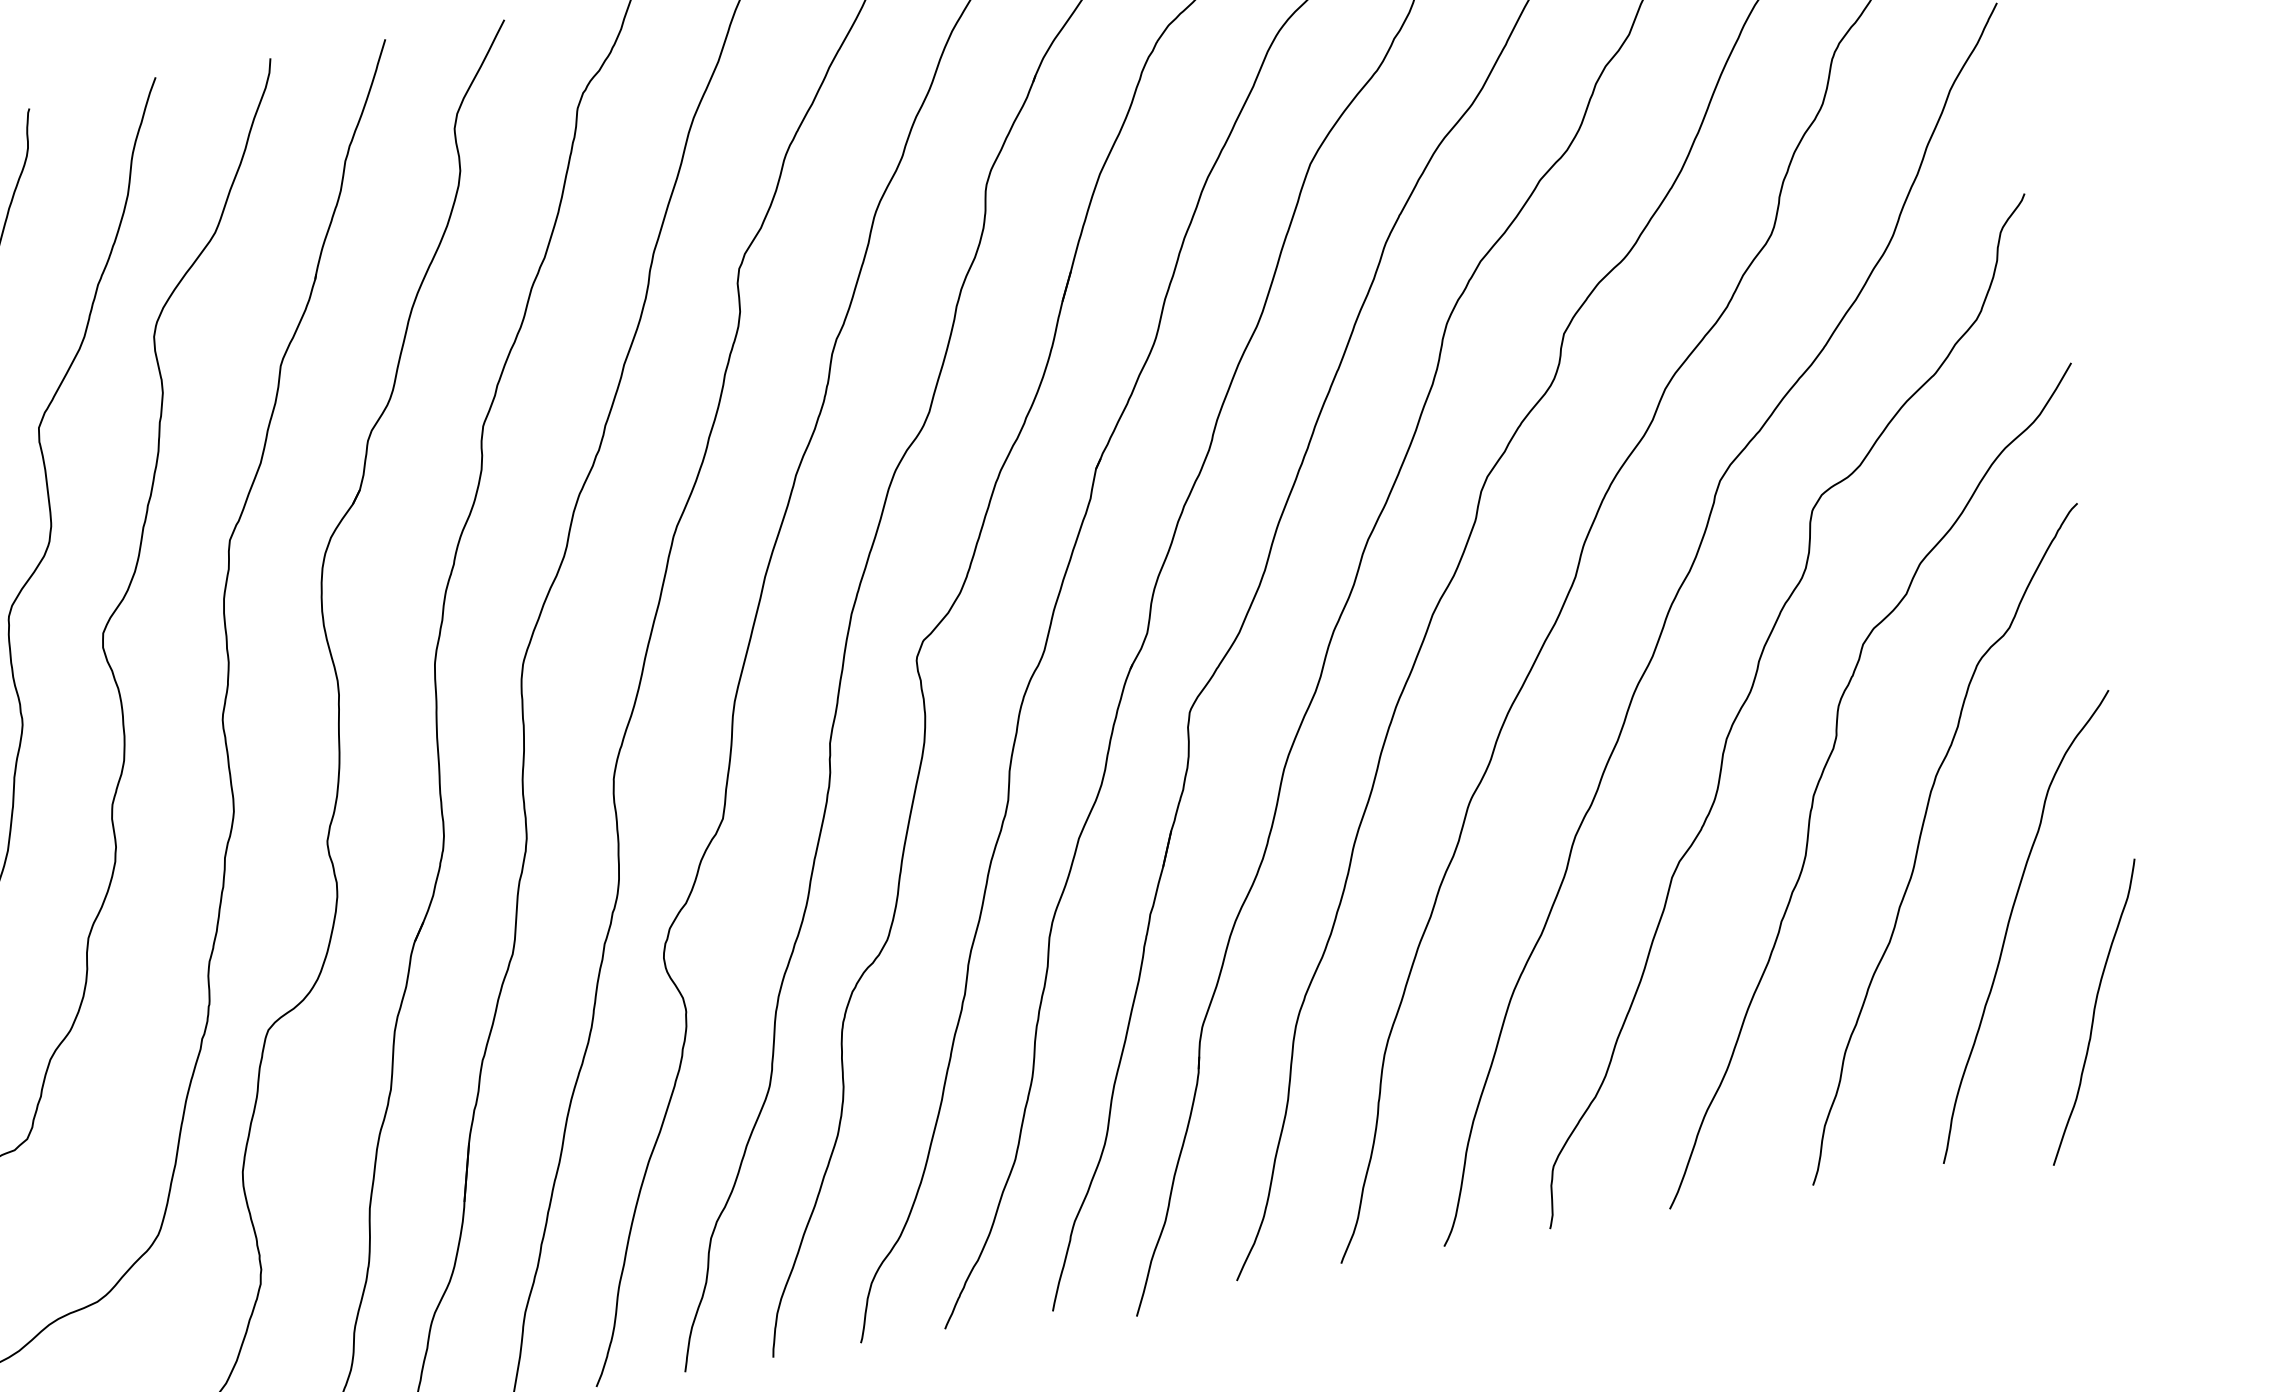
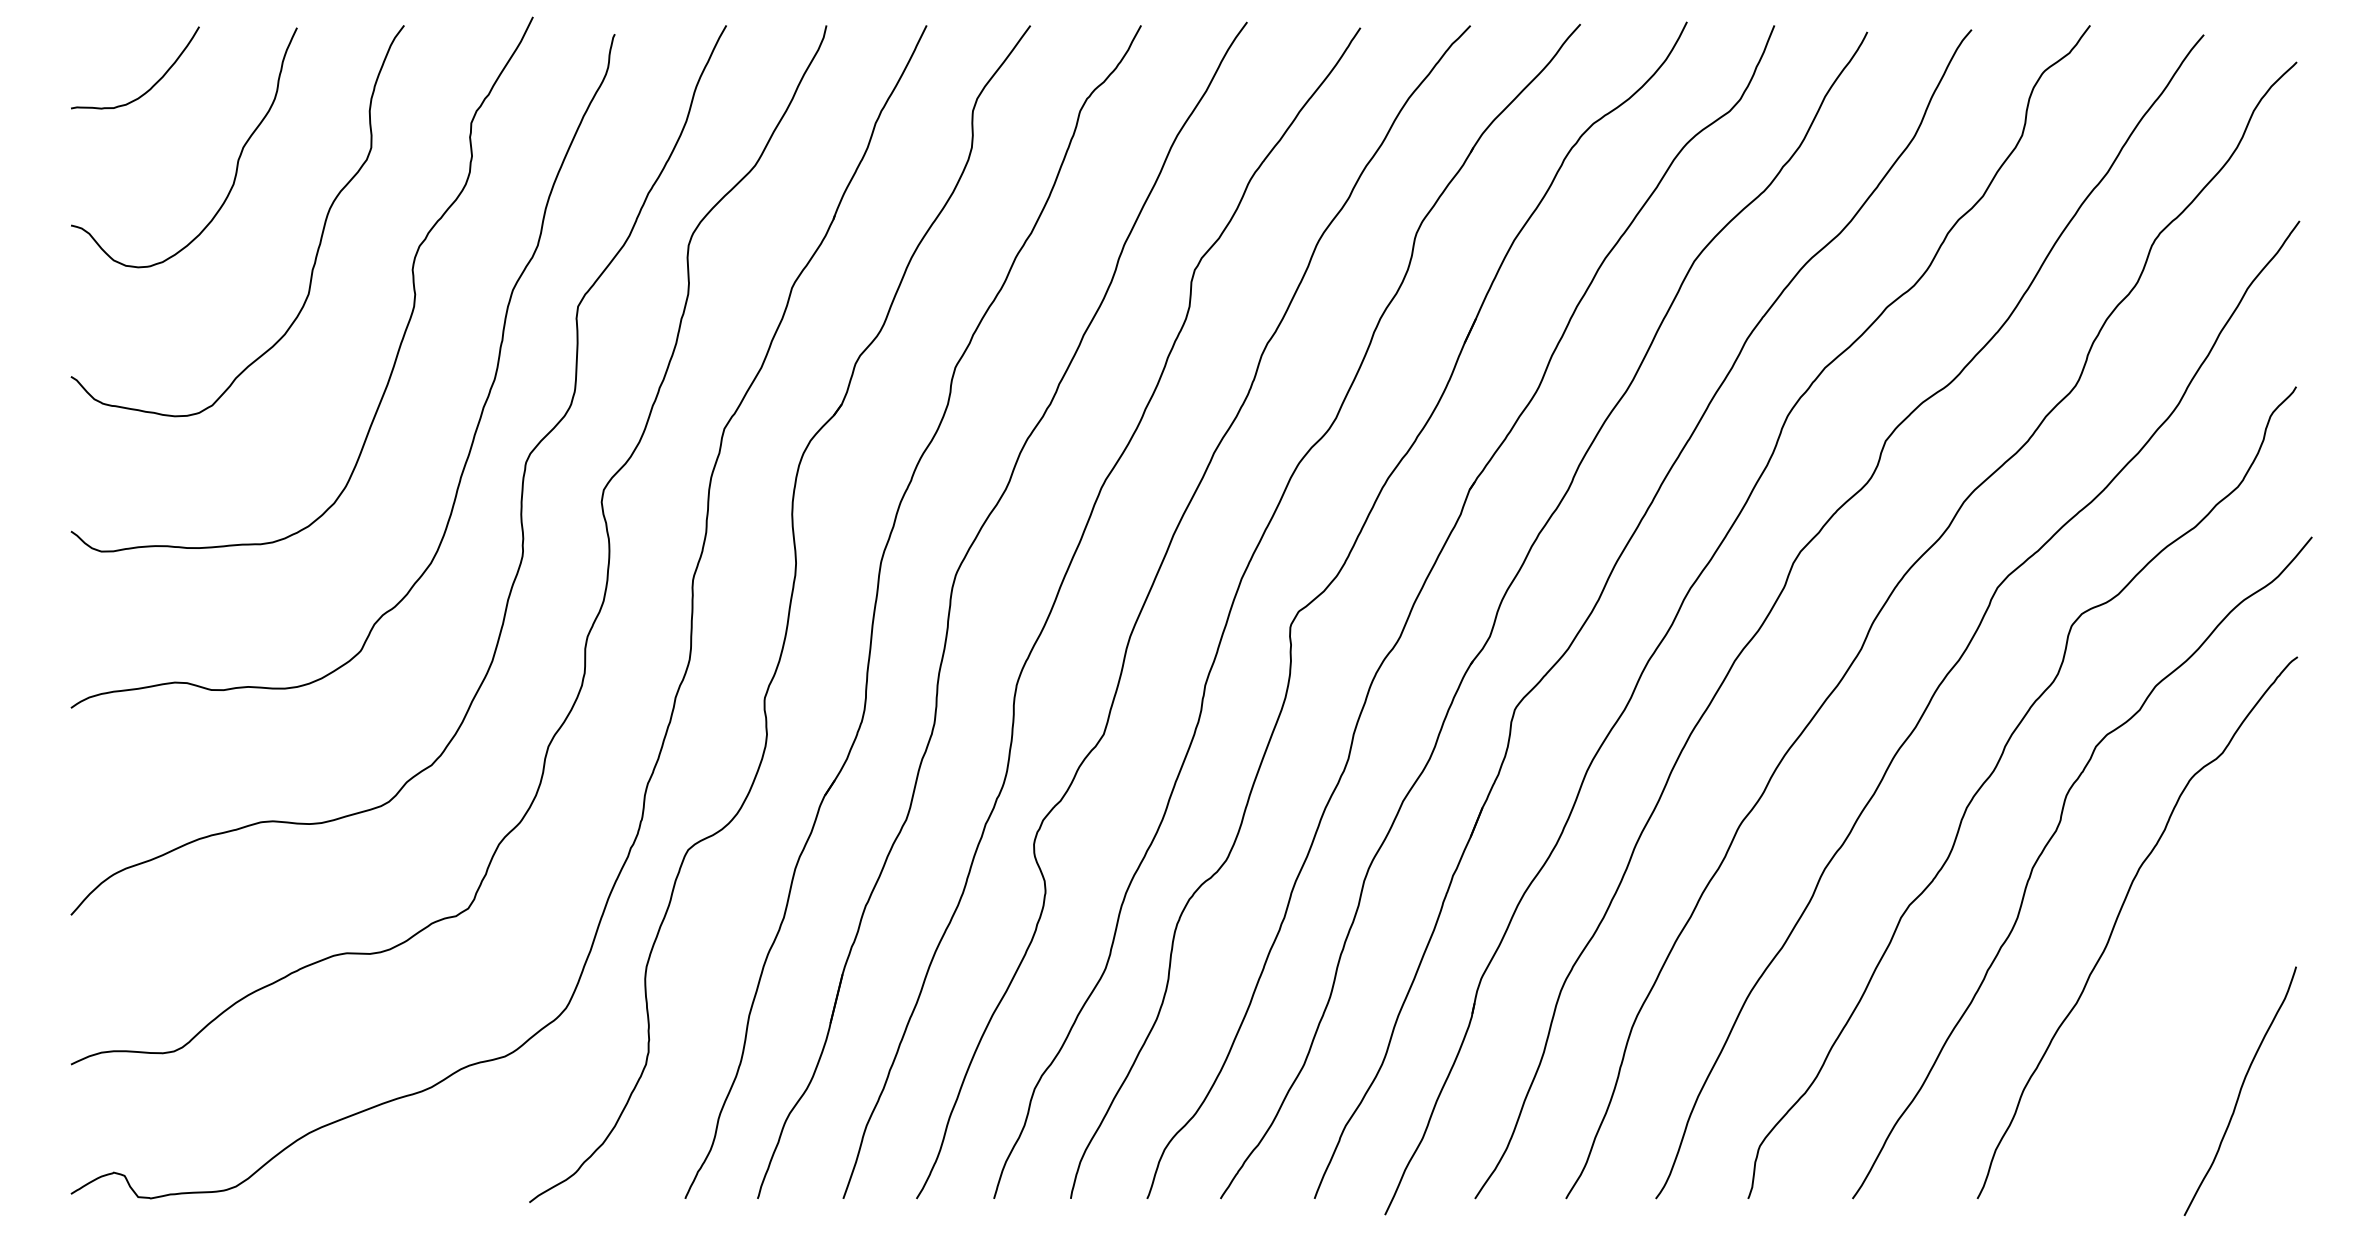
curve: (2010, 920) -> (2182, 1001), removed

